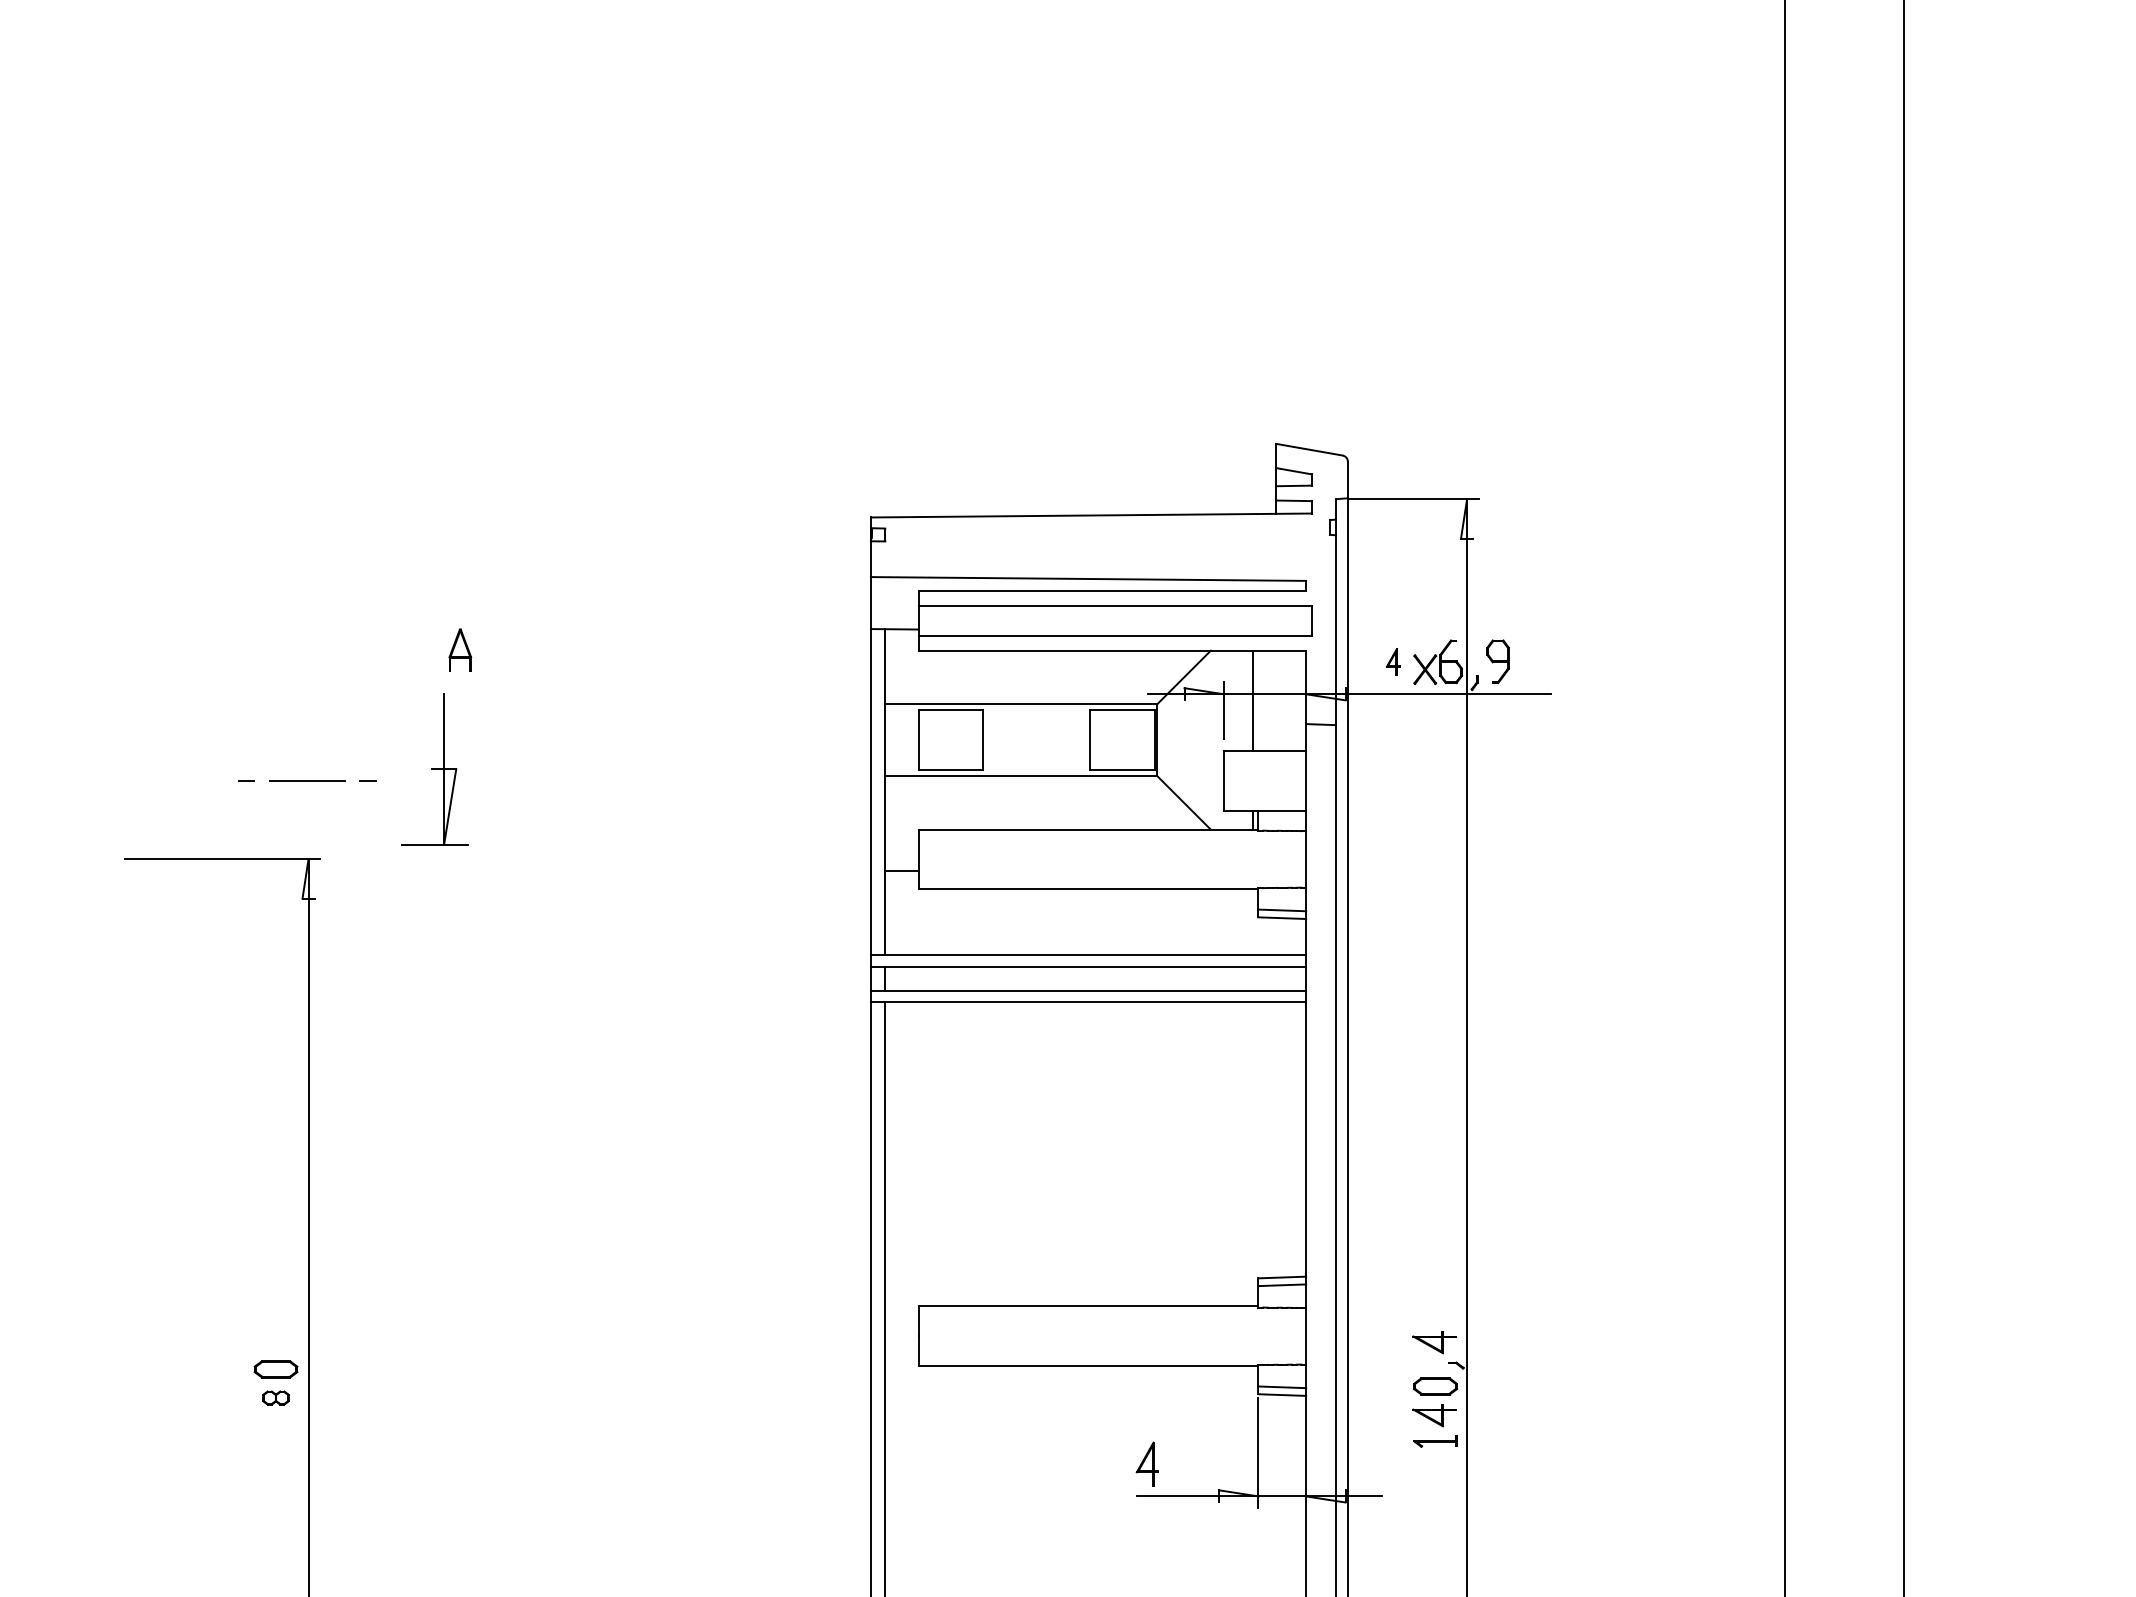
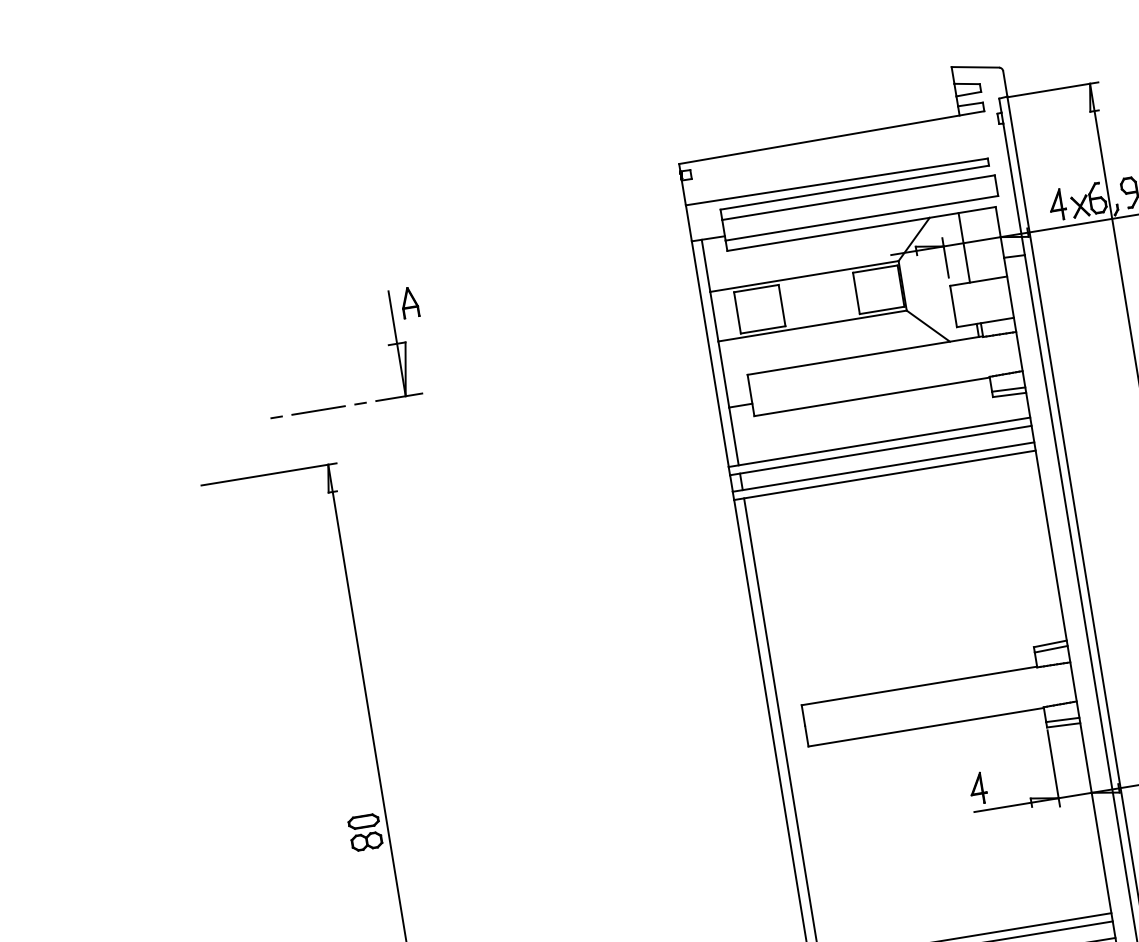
part: (1392, 661) -> (1056, 204), size x1.67
part: (434, 769) -> (390, 345), moved
part: (275, 1397) -> (366, 841), size x1.67

